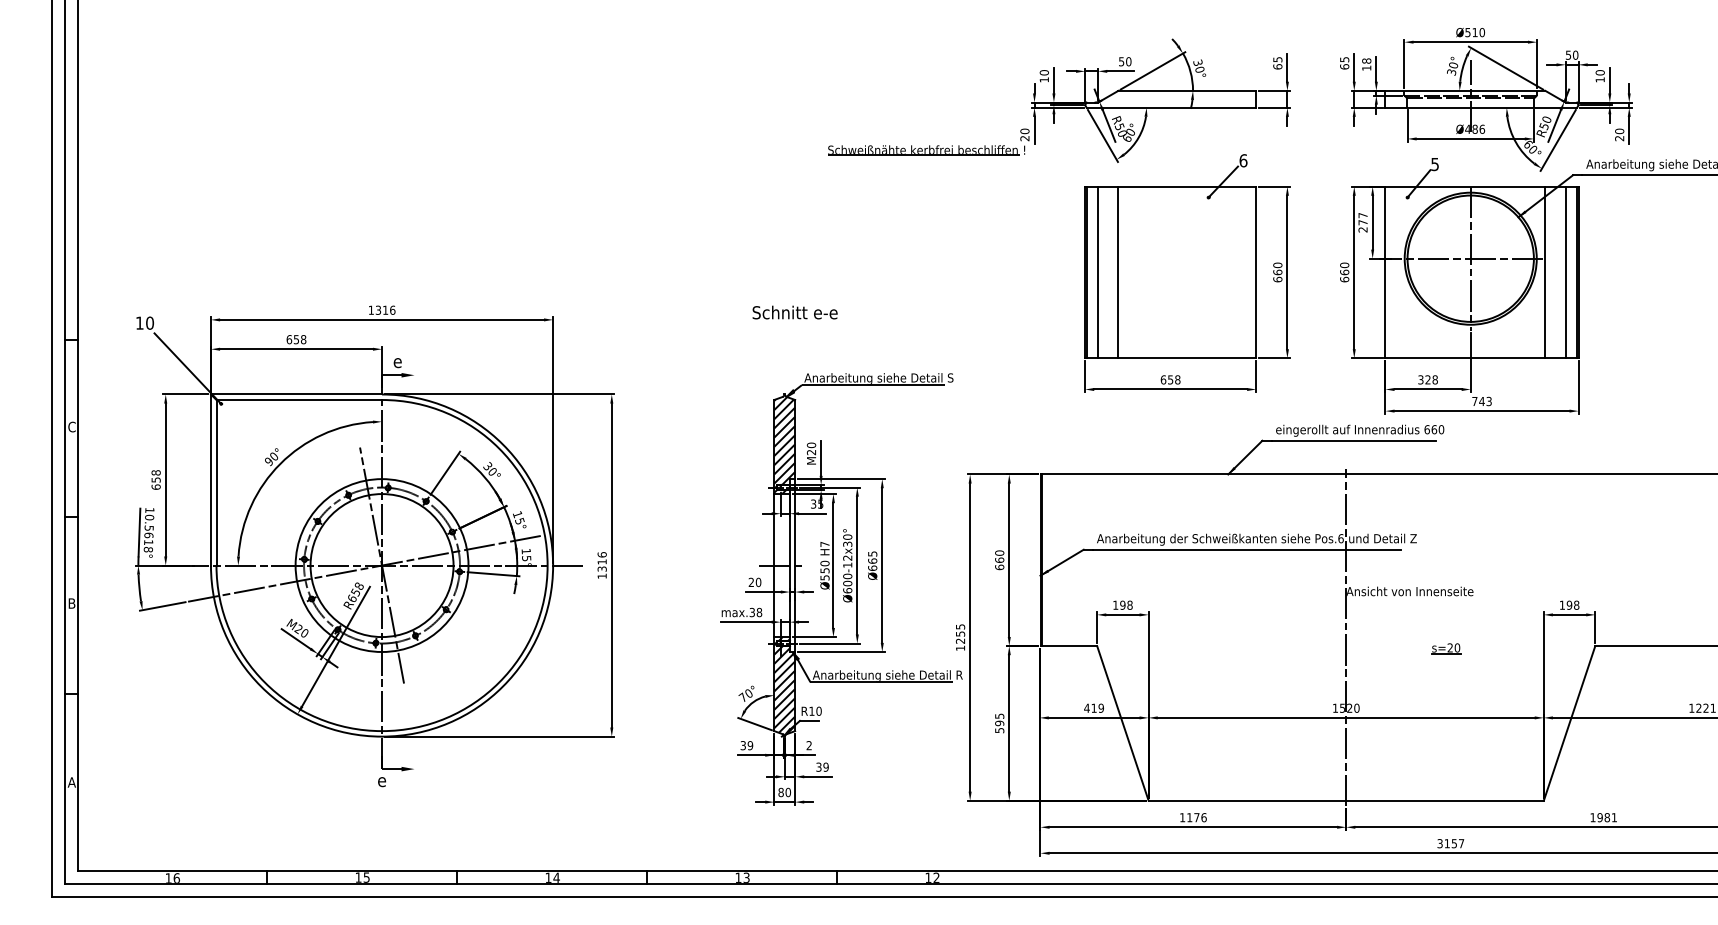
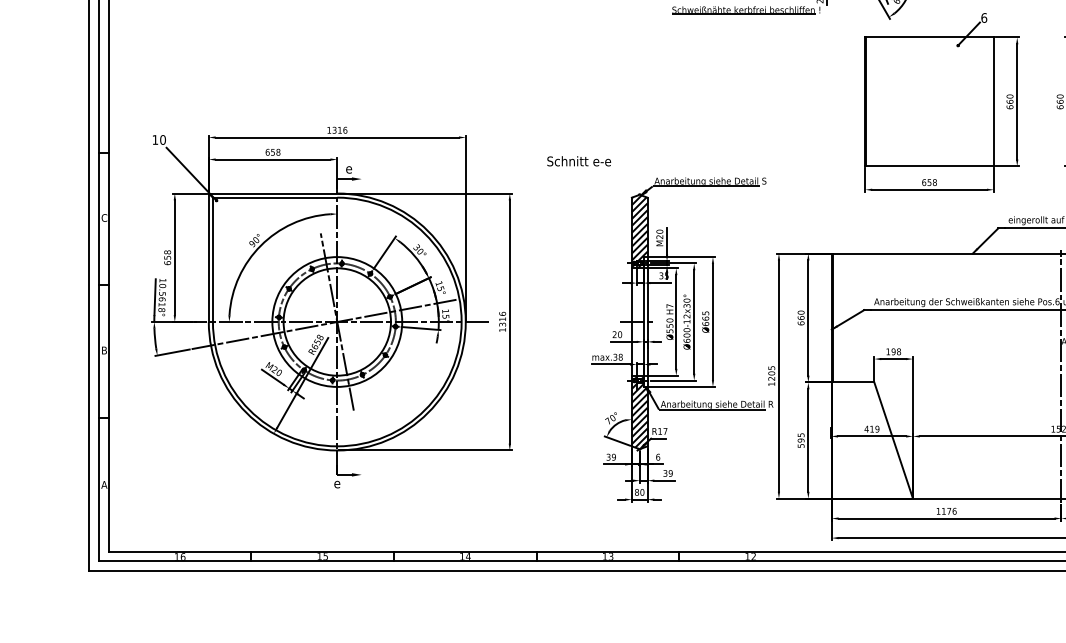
line: (1098, 272) -> (875, 101), removed
line: (1118, 272) -> (890, 101), removed
text: (794, 312) -> (578, 161), moved
text: (960, 633) -> (771, 373), 1255 -> 1205
text: (818, 710) -> (665, 430), R10 -> R17
text: (809, 745) -> (658, 457), 2 -> 6

